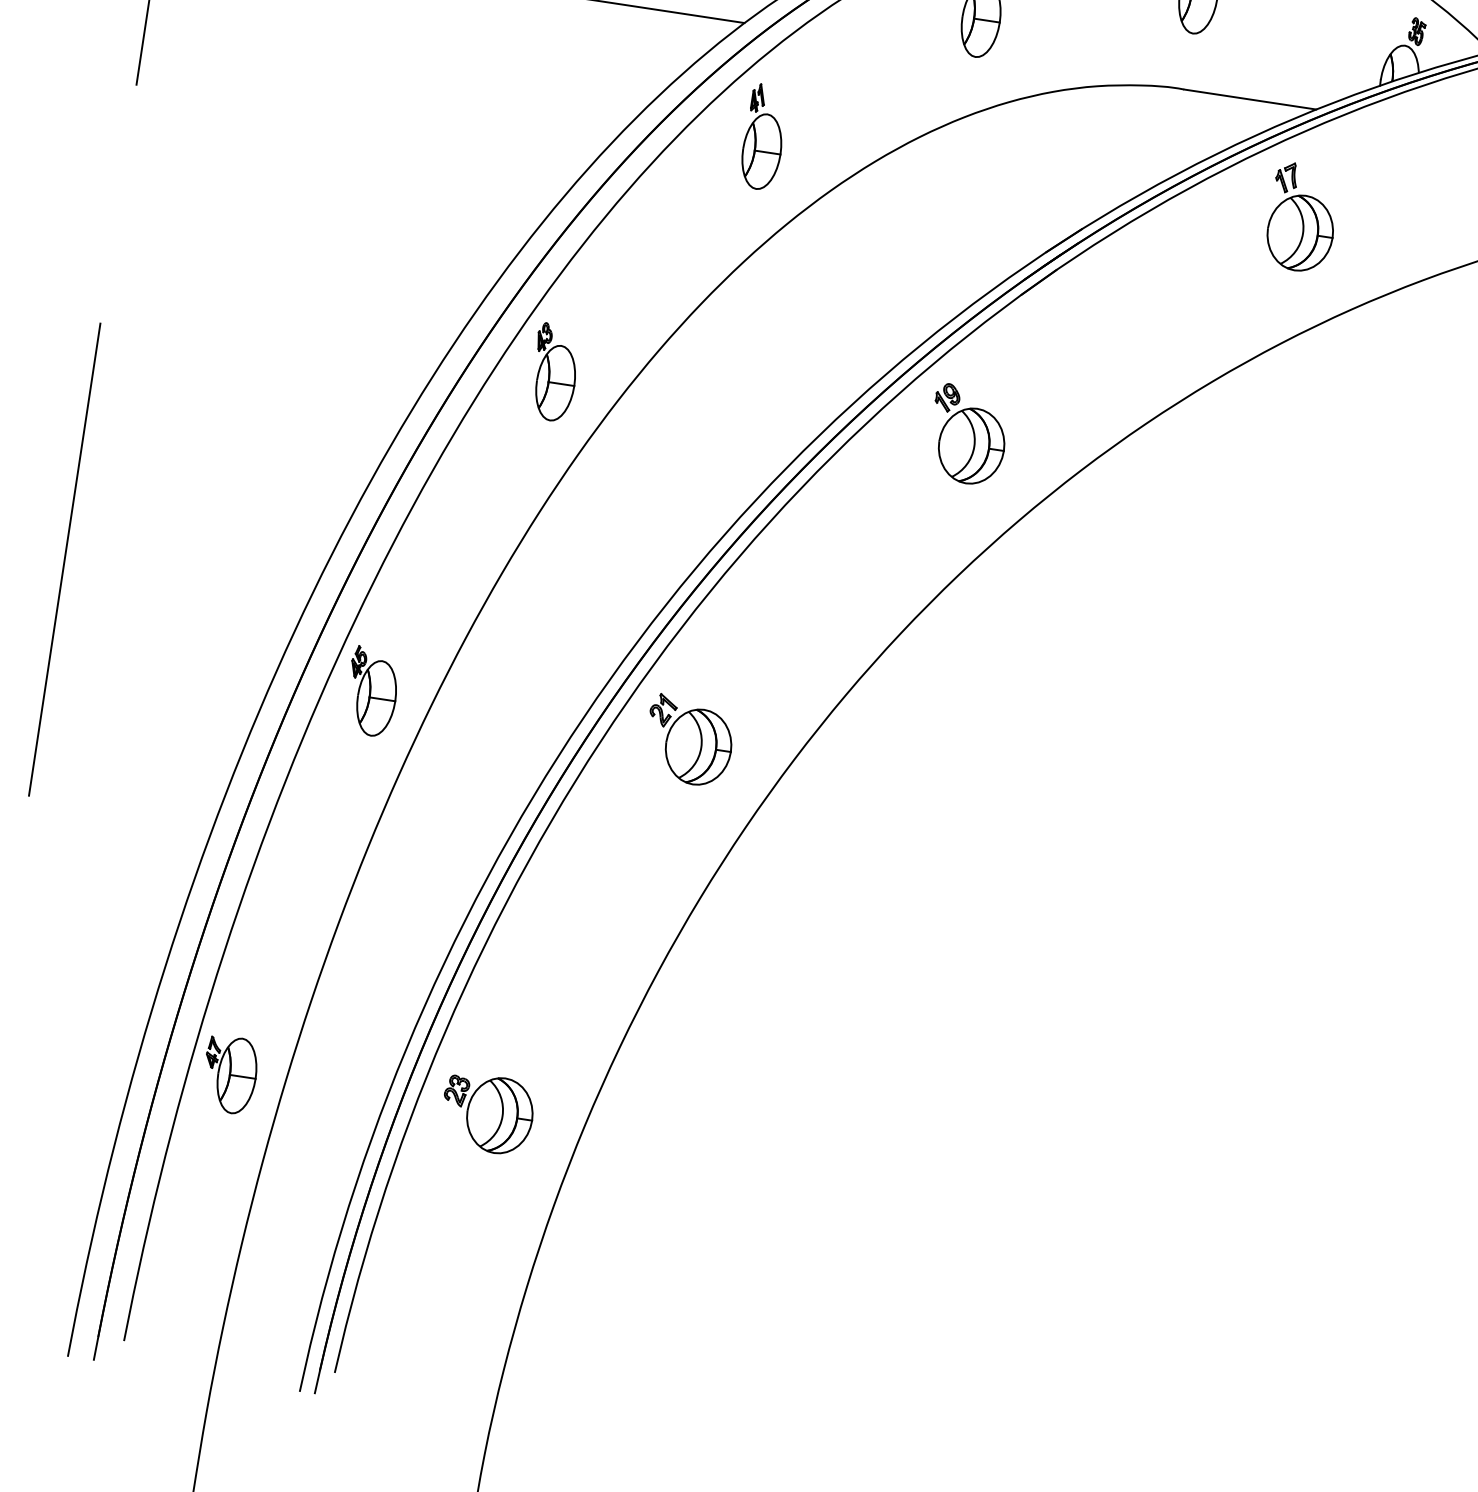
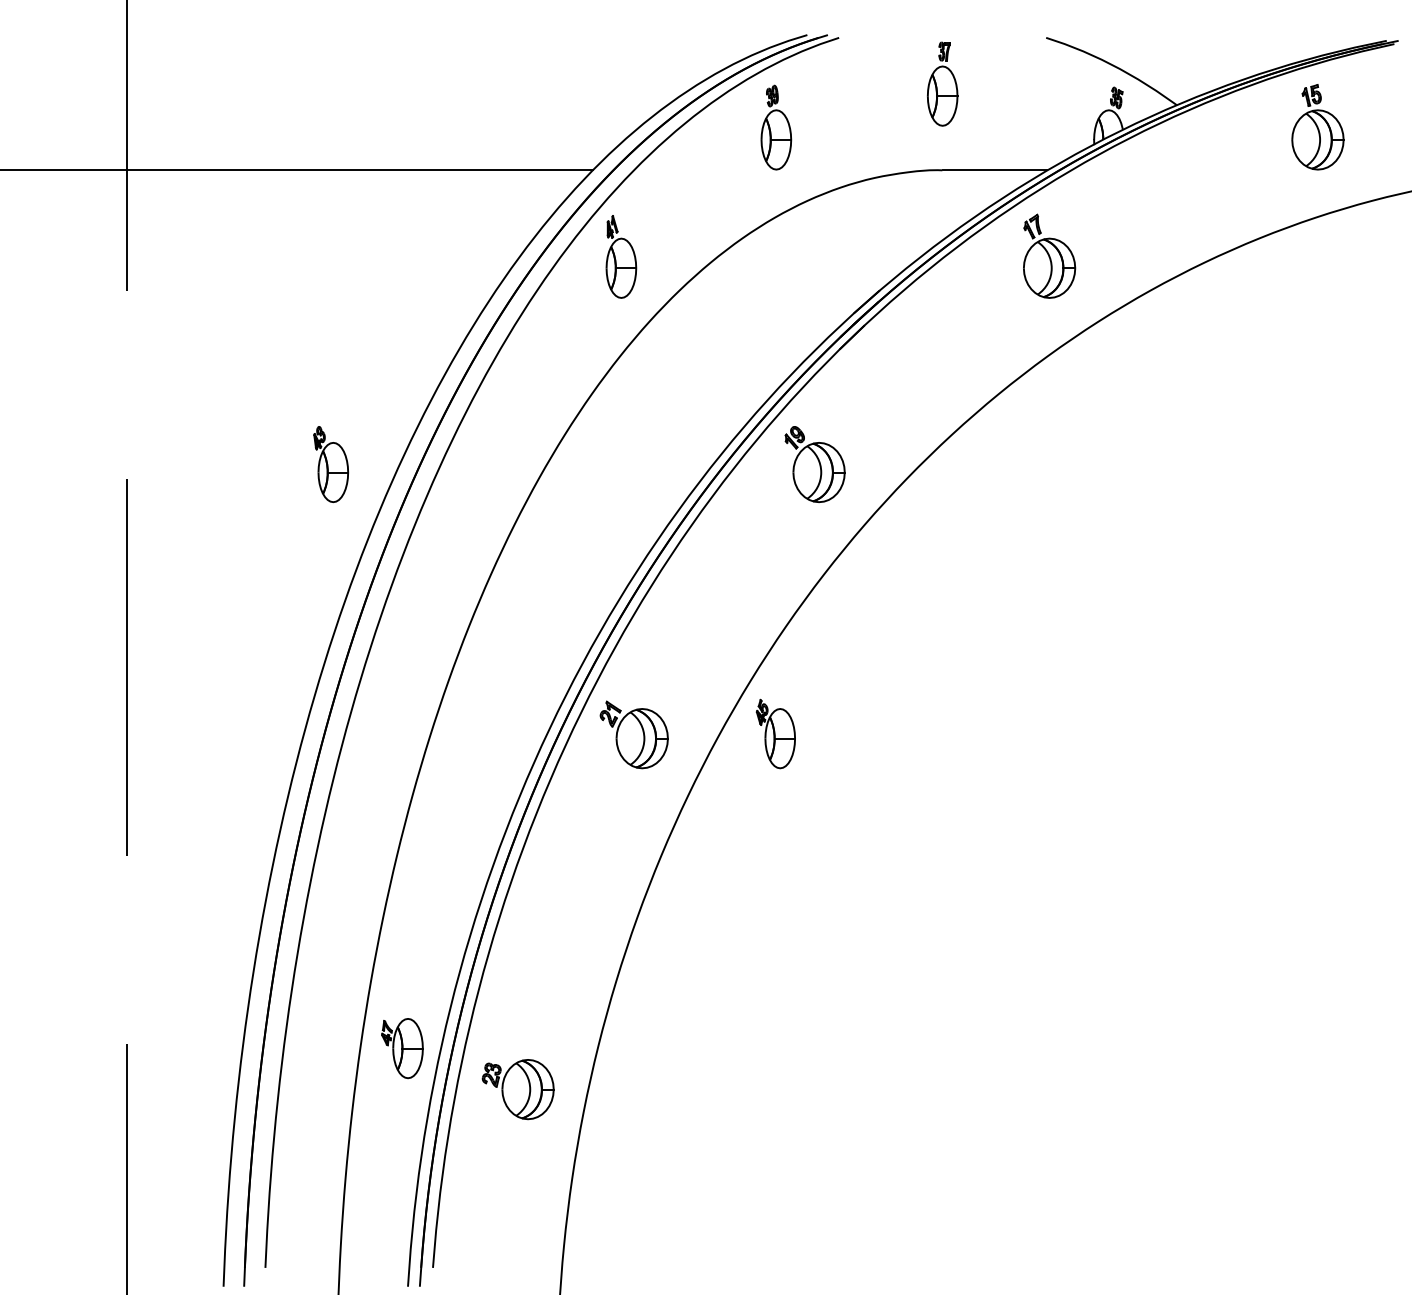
part: (554, 372) -> (331, 464), moved
part: (371, 691) -> (775, 733), moved
part: (230, 1074) -> (402, 1048), moved
part: (486, 1113) -> (517, 1089), moved

